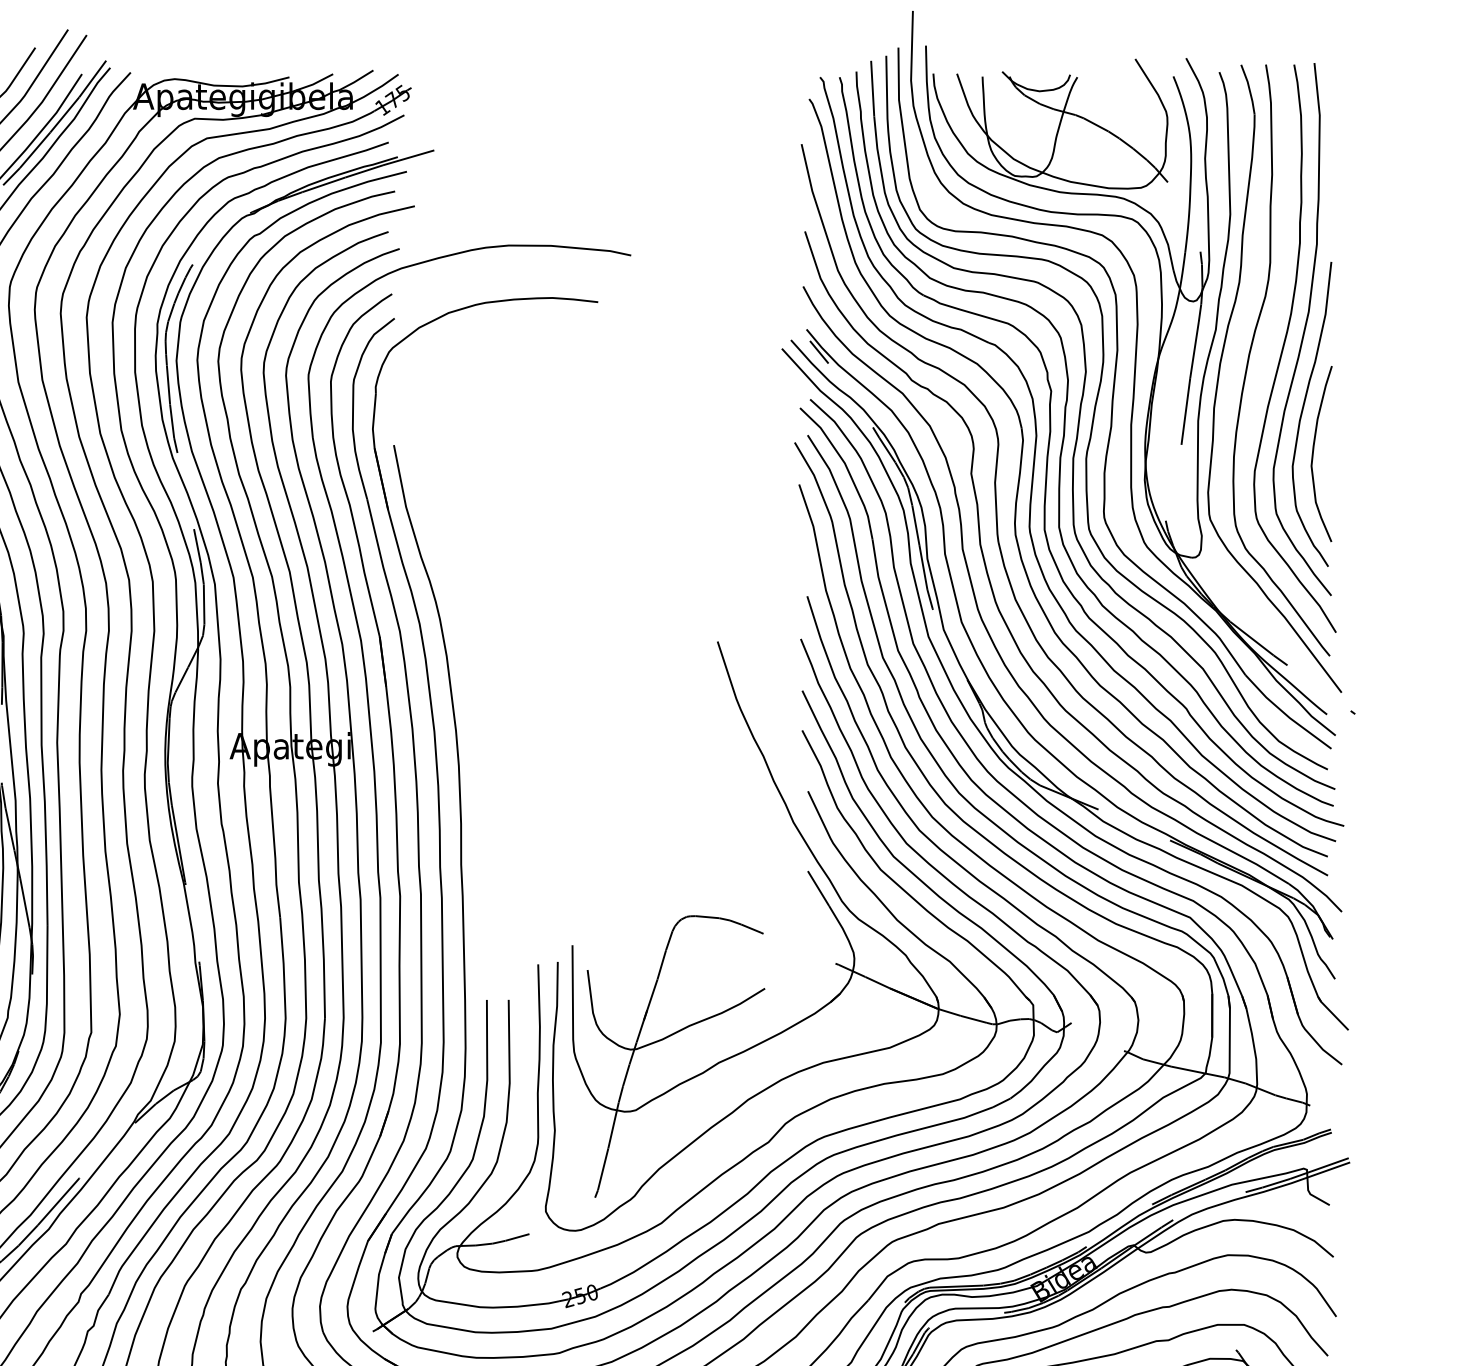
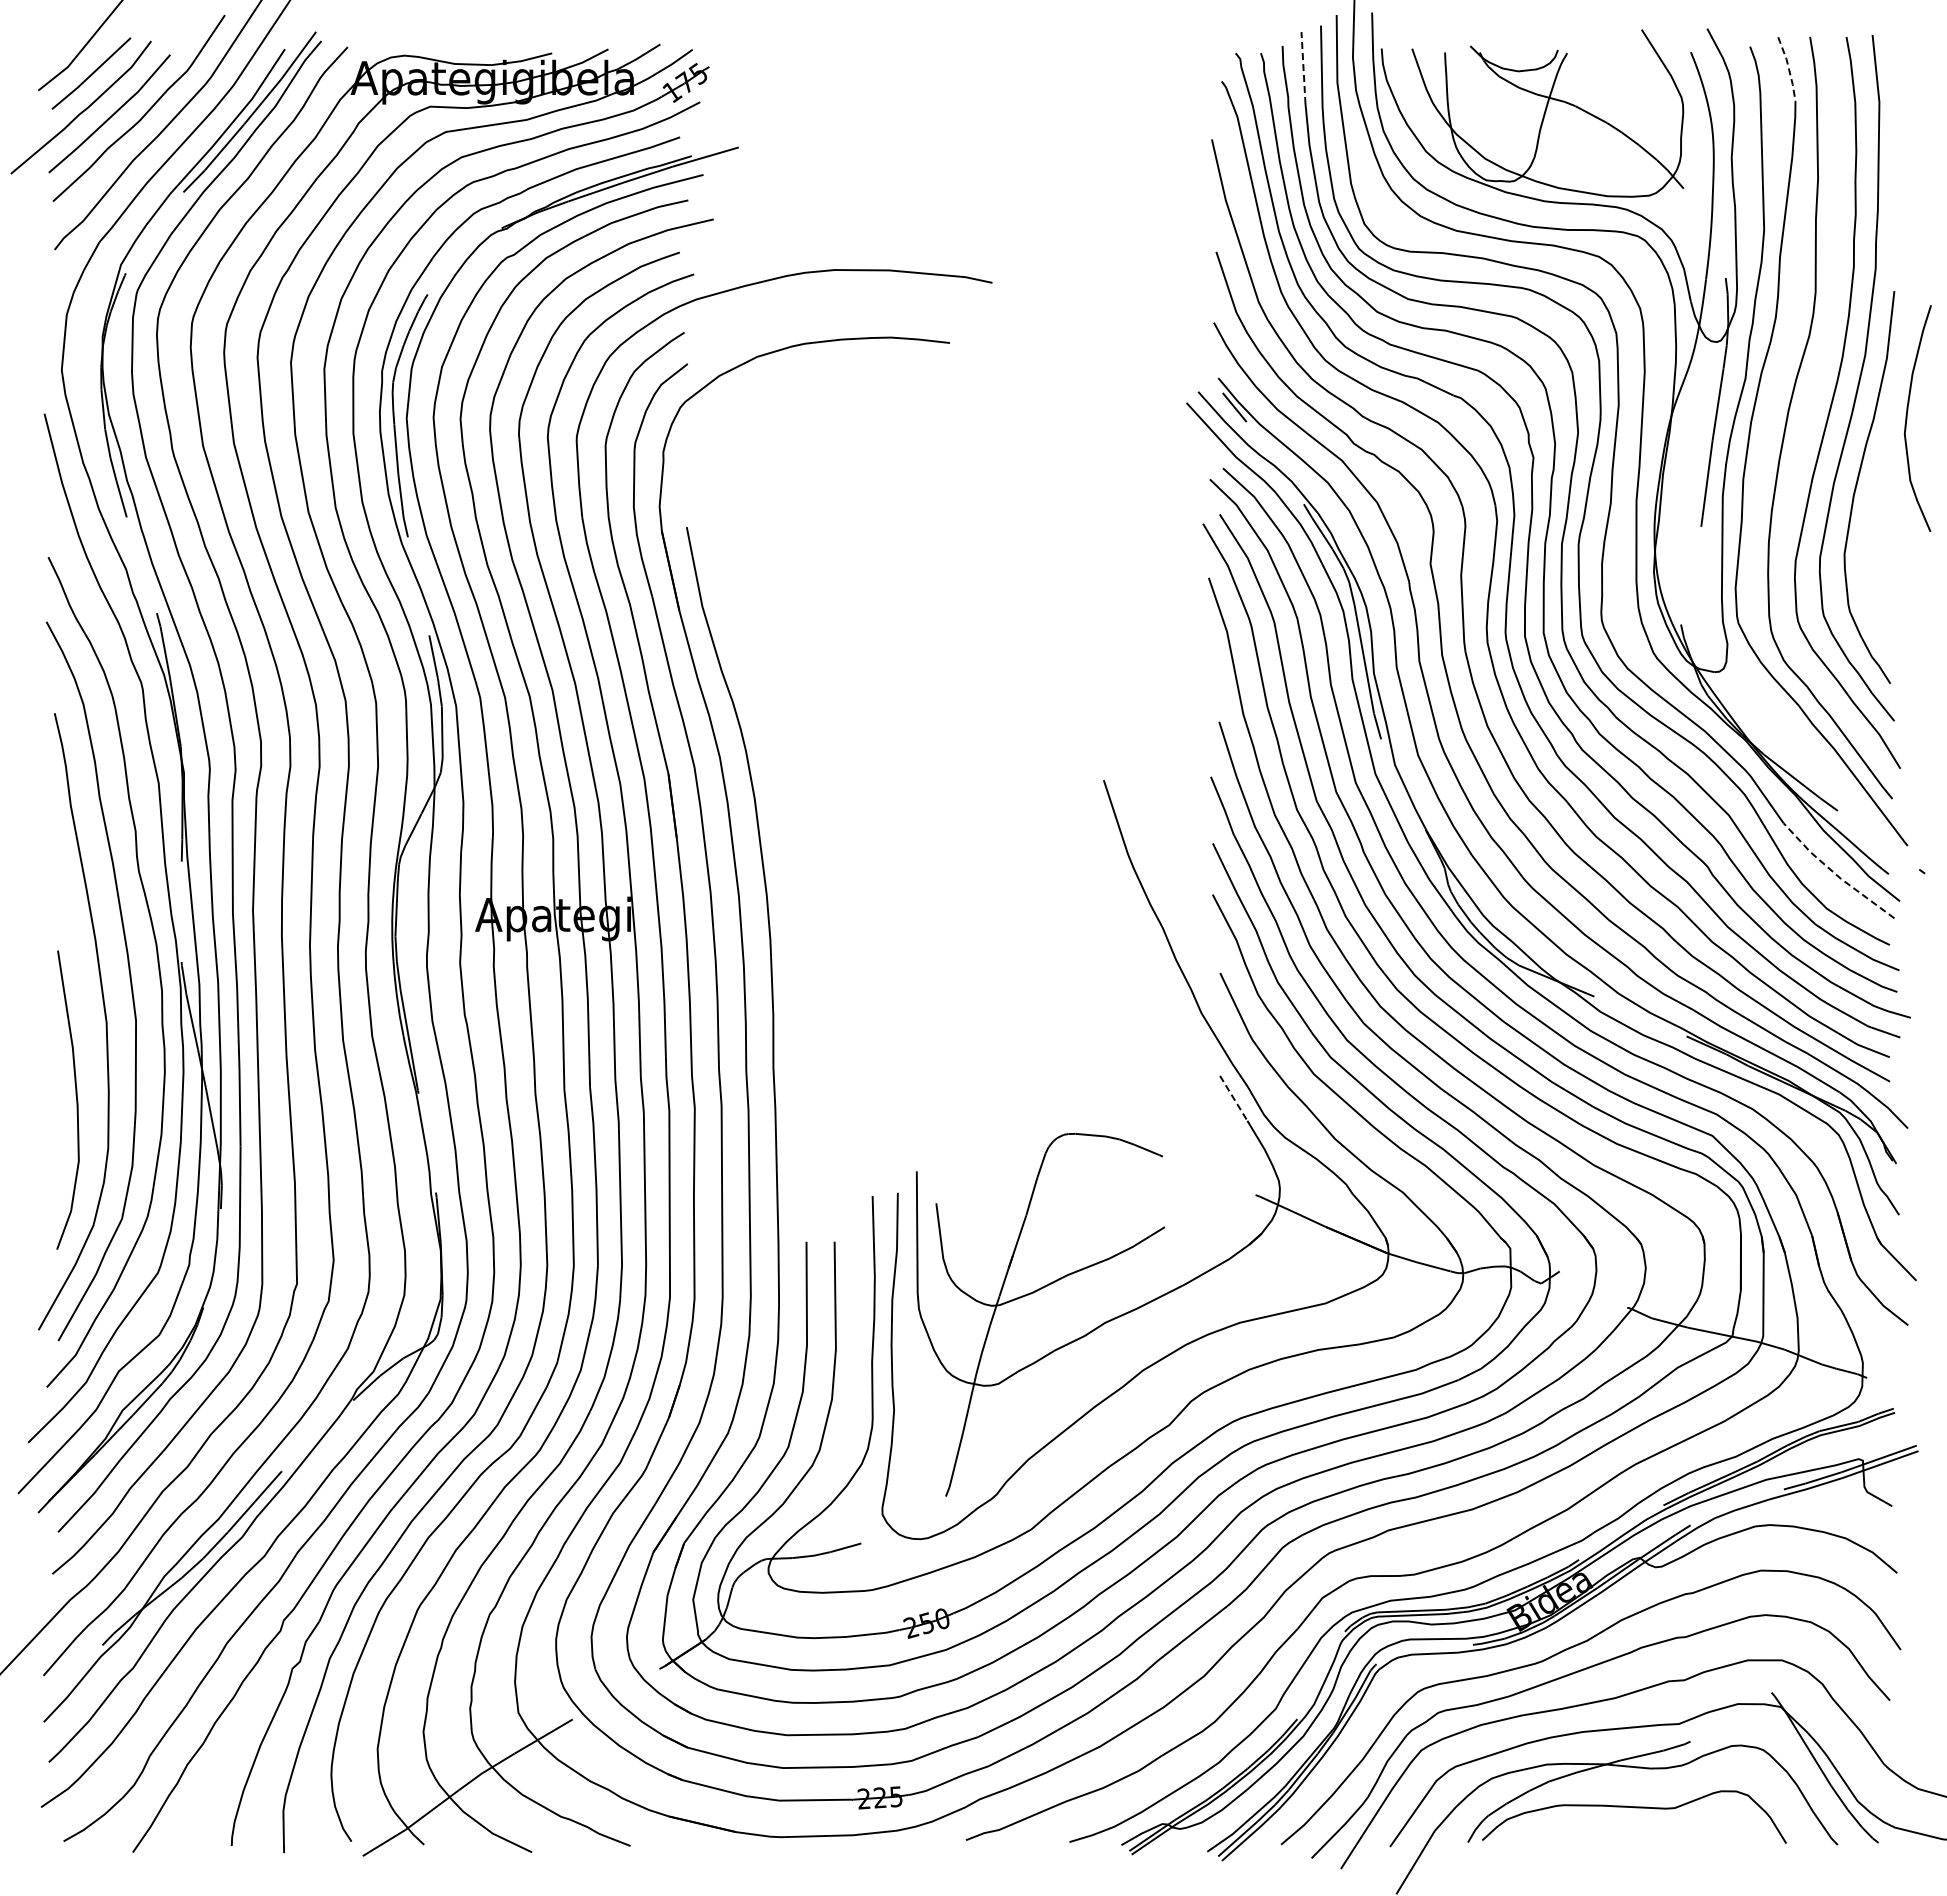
line: (872, 88) -> (1303, 67), solid -> dashed
line: (1249, 89) -> (1788, 68), solid -> dashed
curve: (1313, 453) -> (1907, 418), moved
line: (1285, 714) -> (1835, 874), solid -> dashed
line: (818, 888) -> (1233, 1098), solid -> dashed

